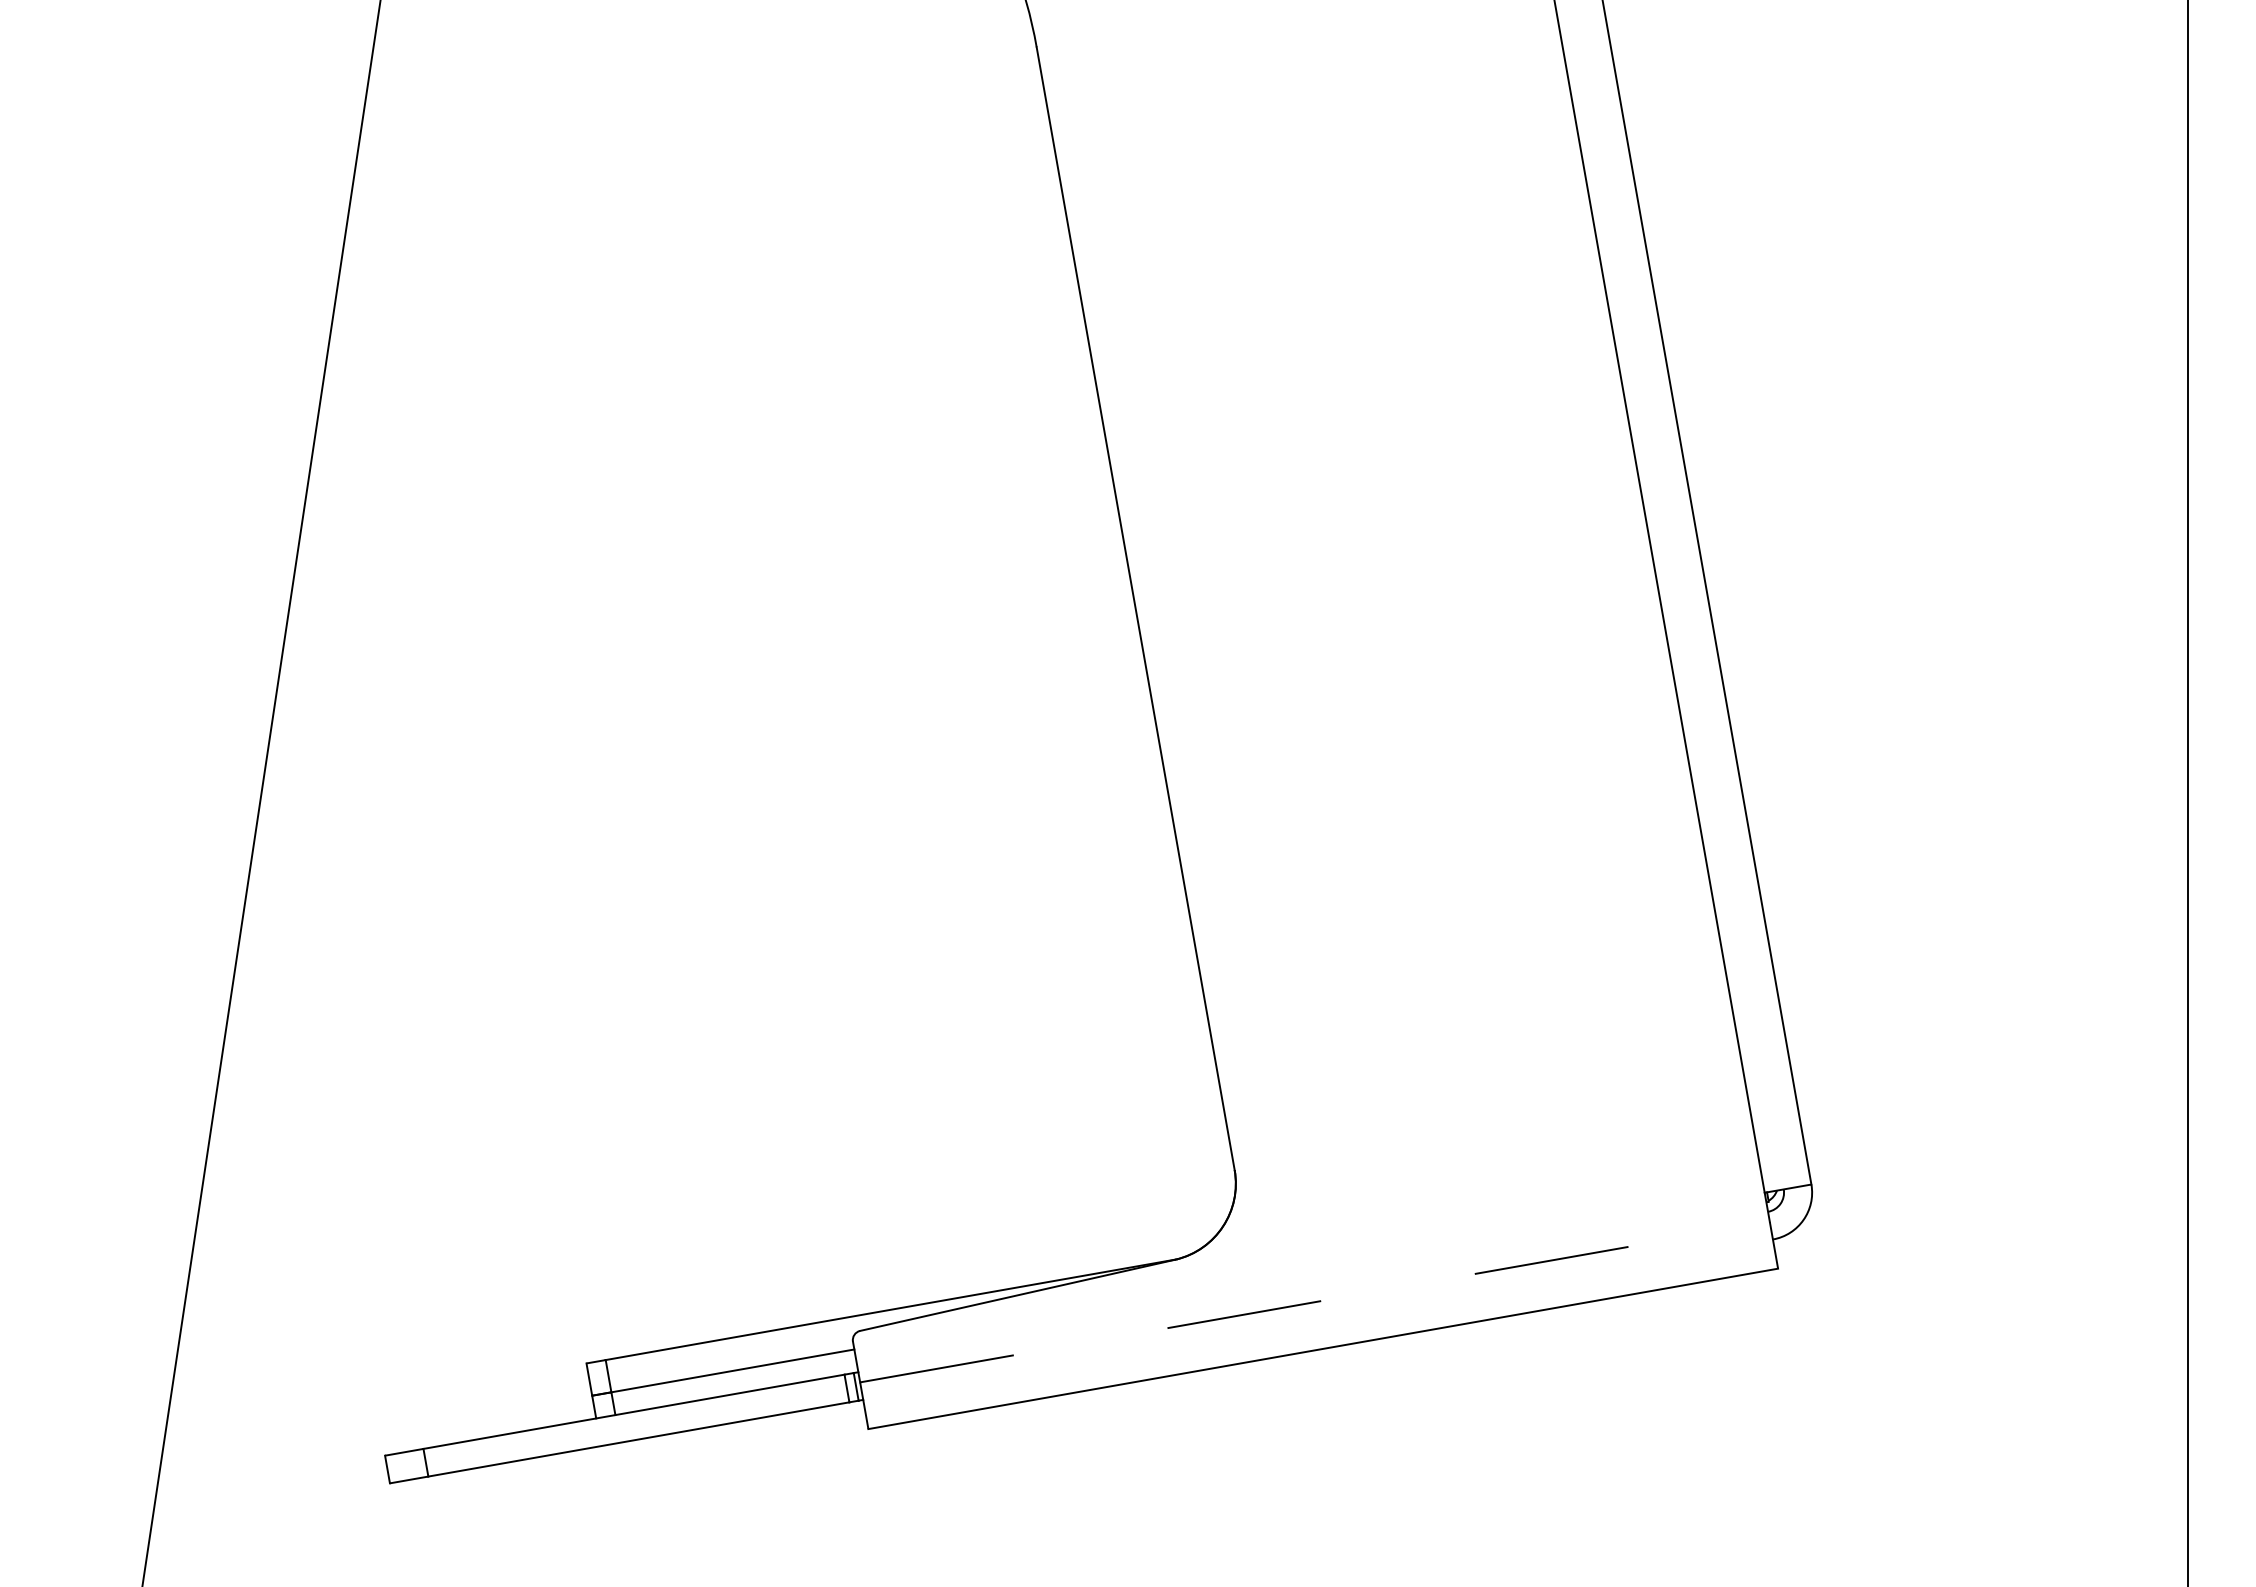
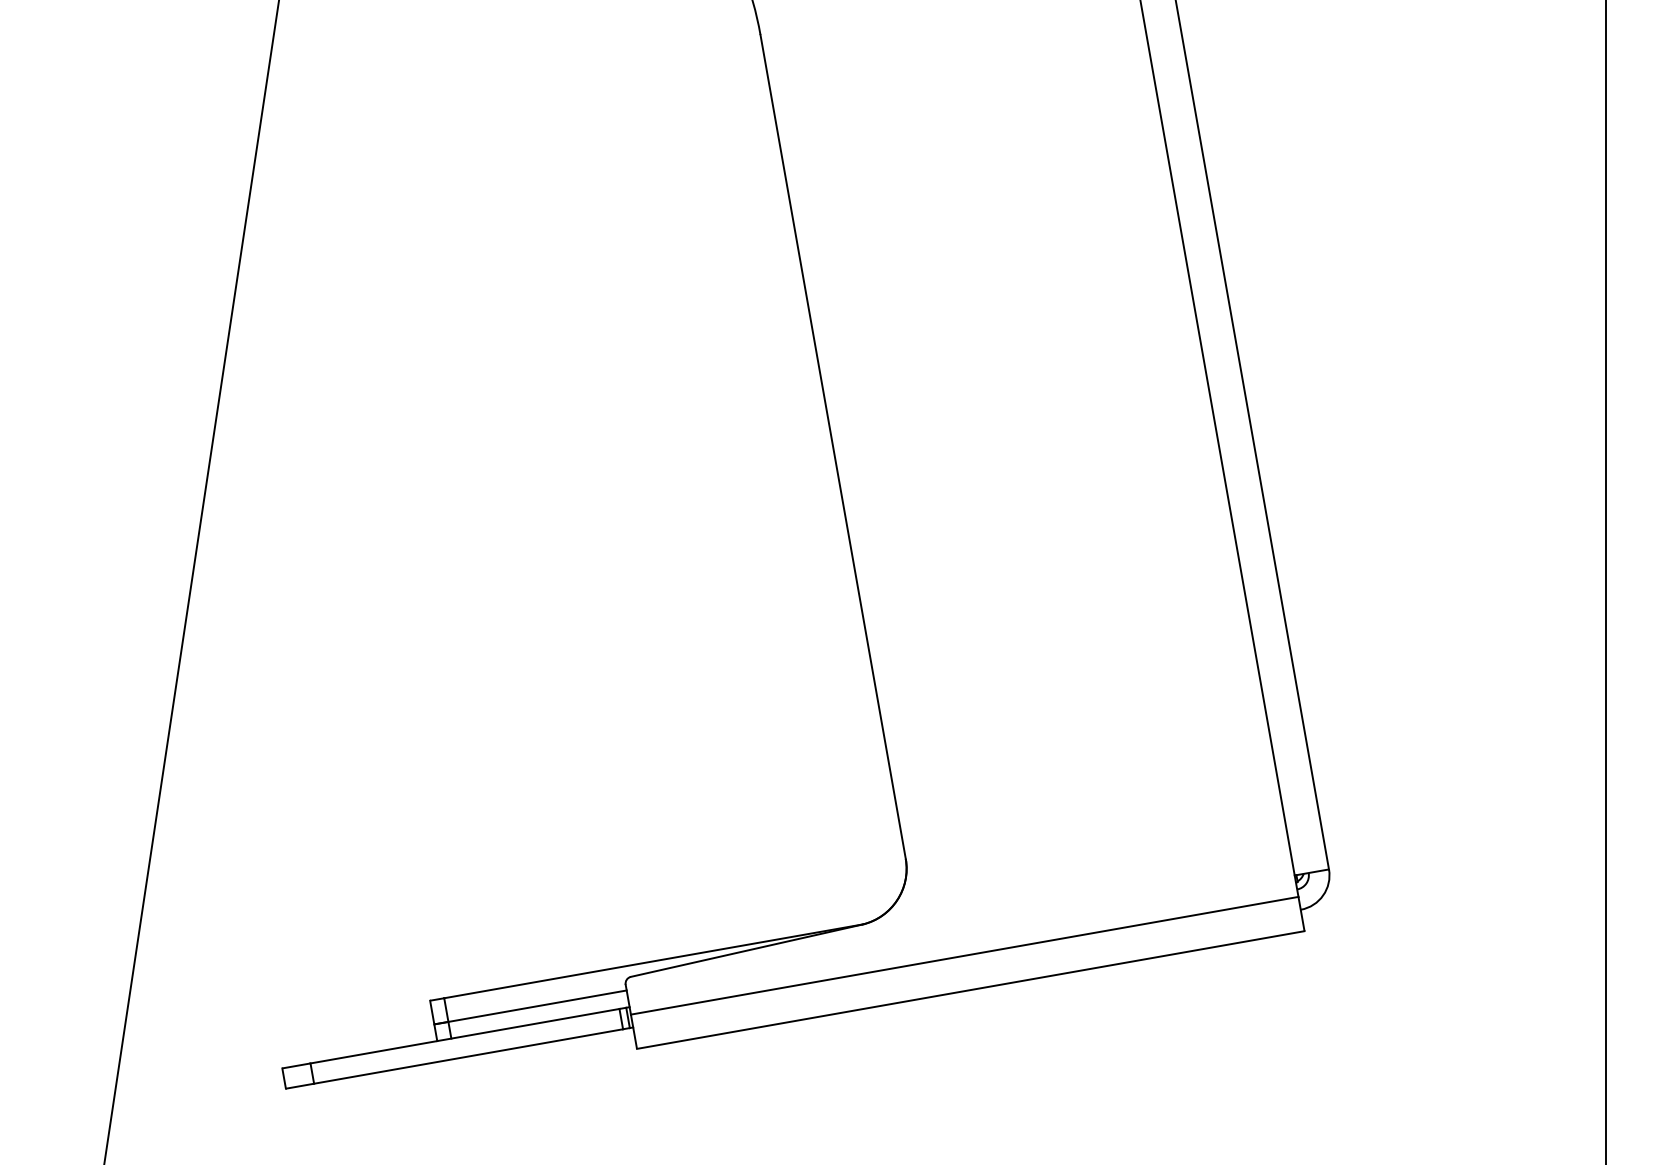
line: (1315, 1302) -> (965, 956), dashed -> solid

